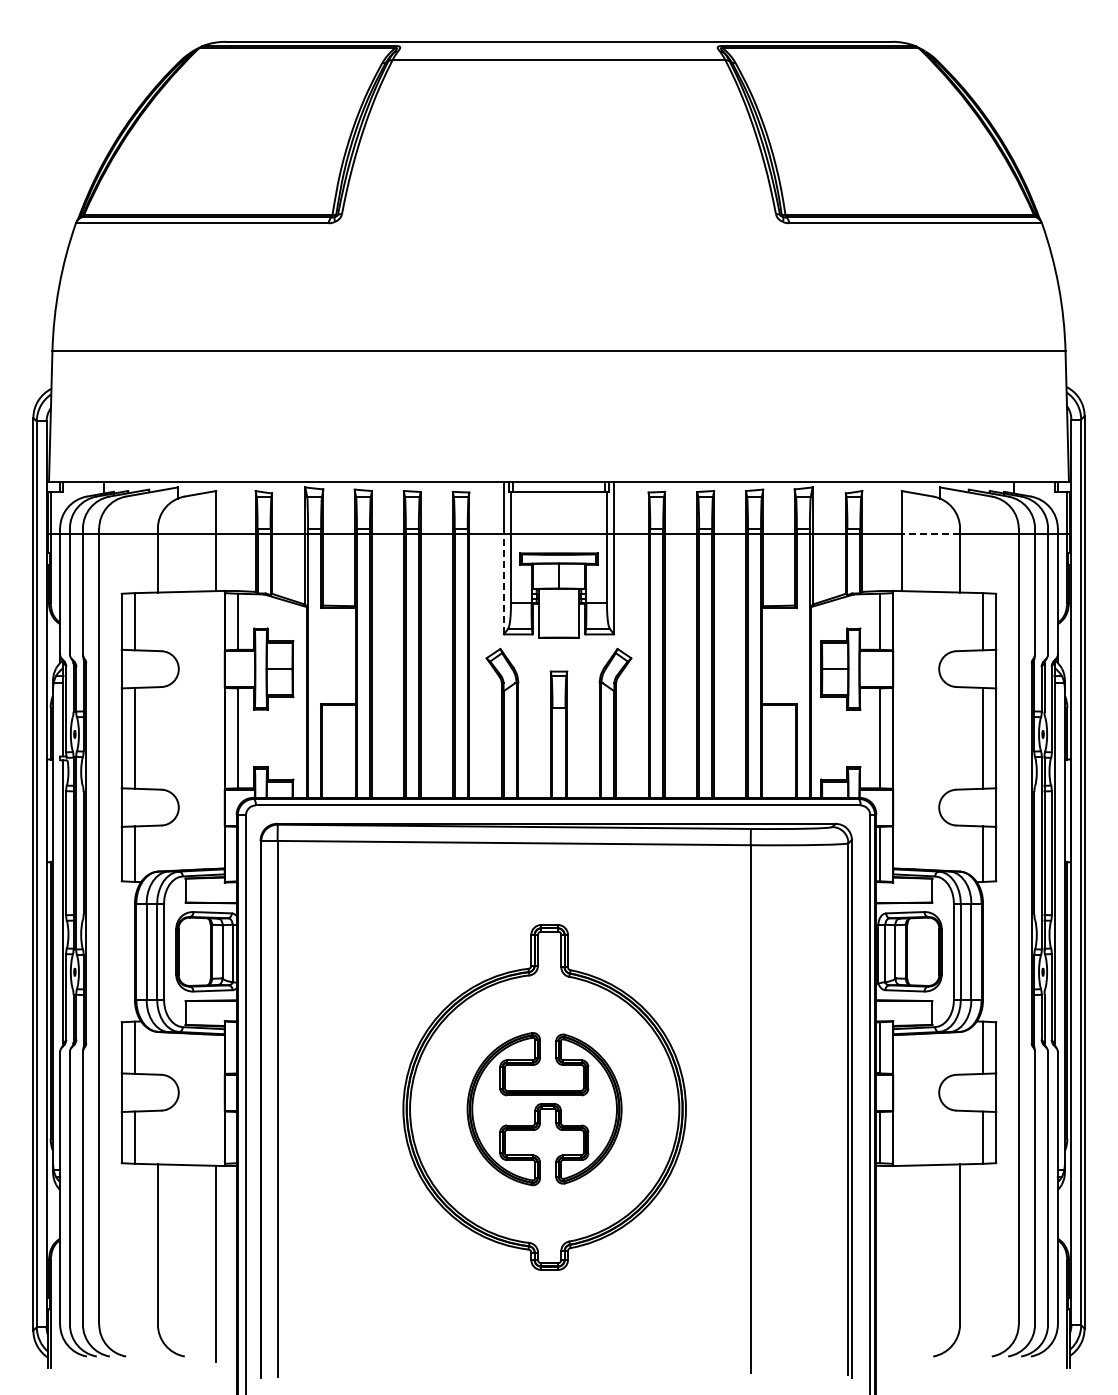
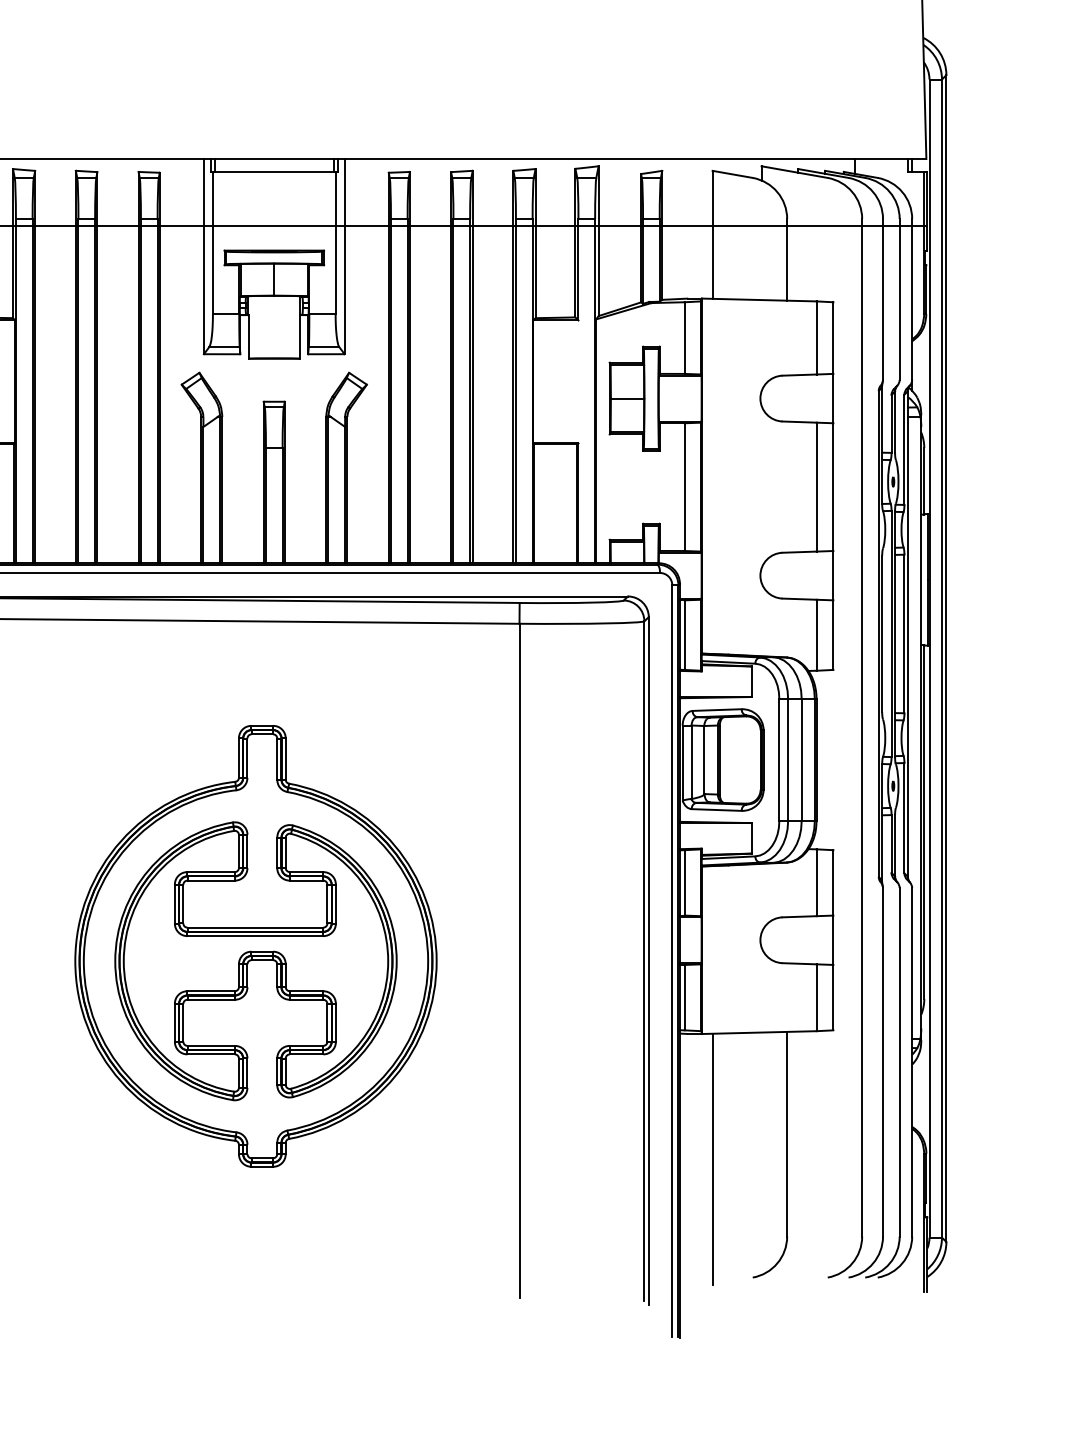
line: (930, 533) -> (749, 225), dashed -> solid
line: (503, 583) -> (203, 289), dashed -> solid
part: (544, 1108) -> (255, 960), size x1.43
line: (901, 1263) -> (712, 1158), added

